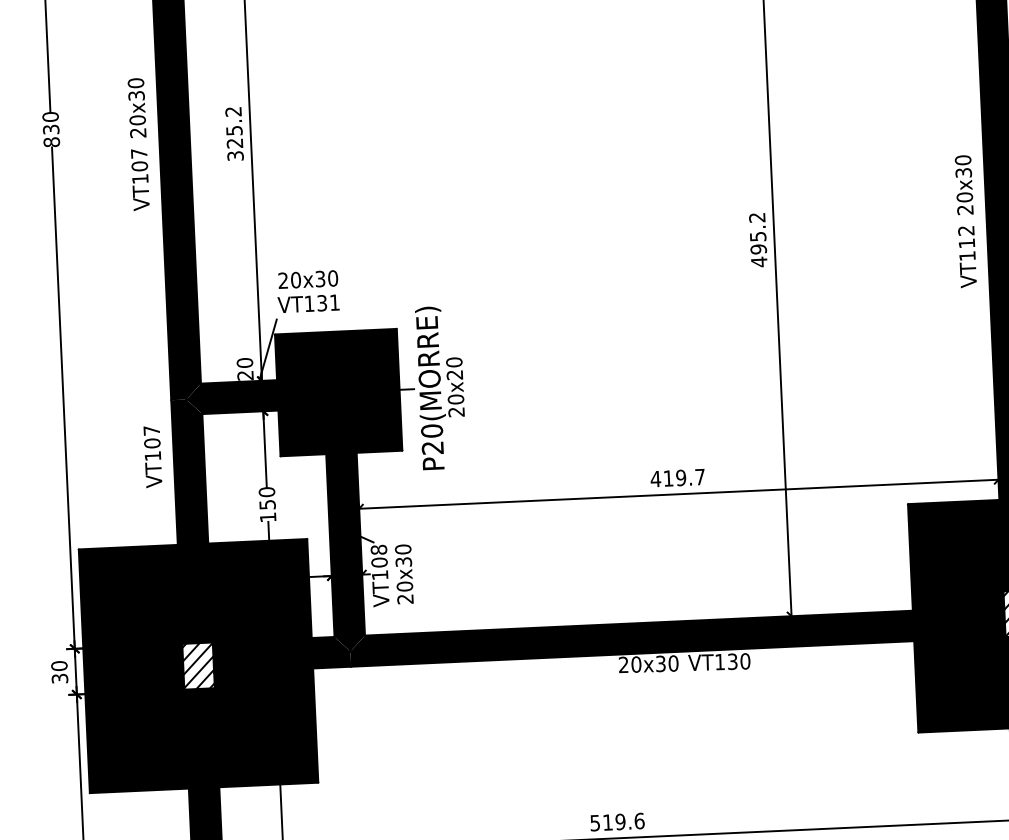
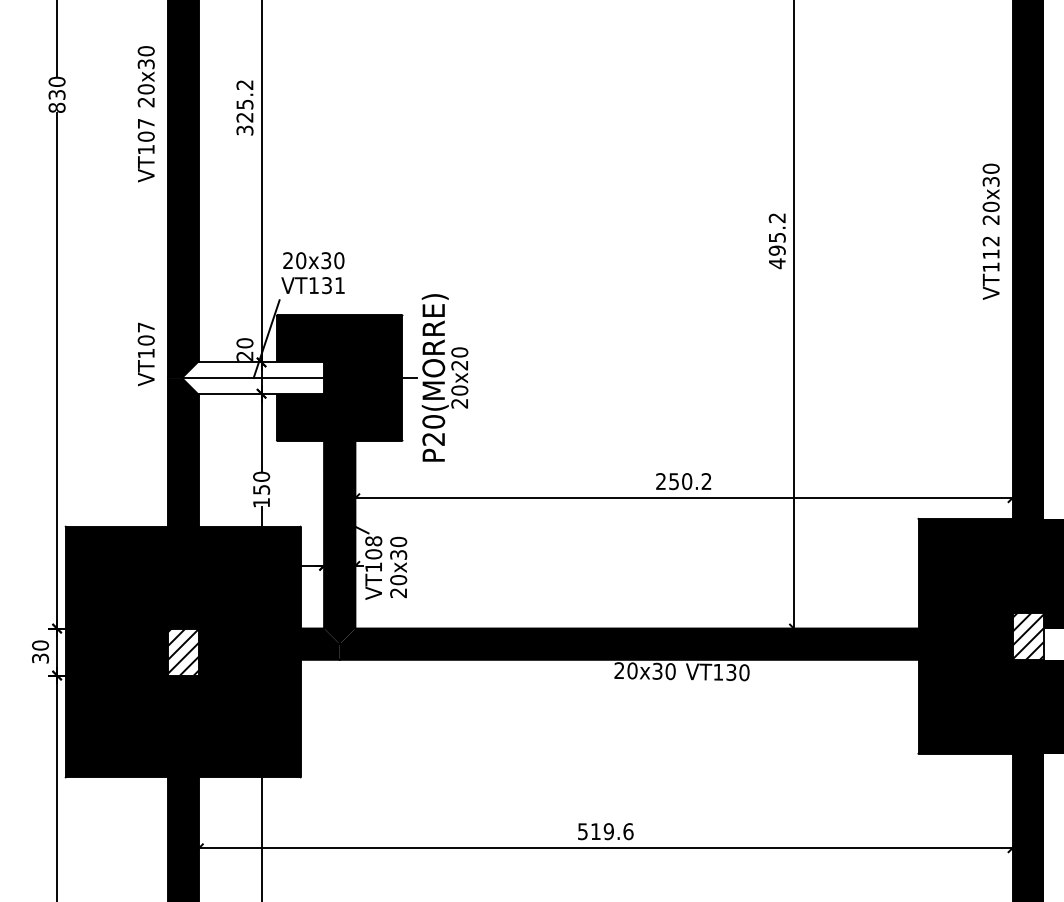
fill: (254, 395) -> (253, 377), removed
text: (152, 457) -> (145, 354), moved
text: (677, 478) -> (683, 481), 419.7 -> 250.2

